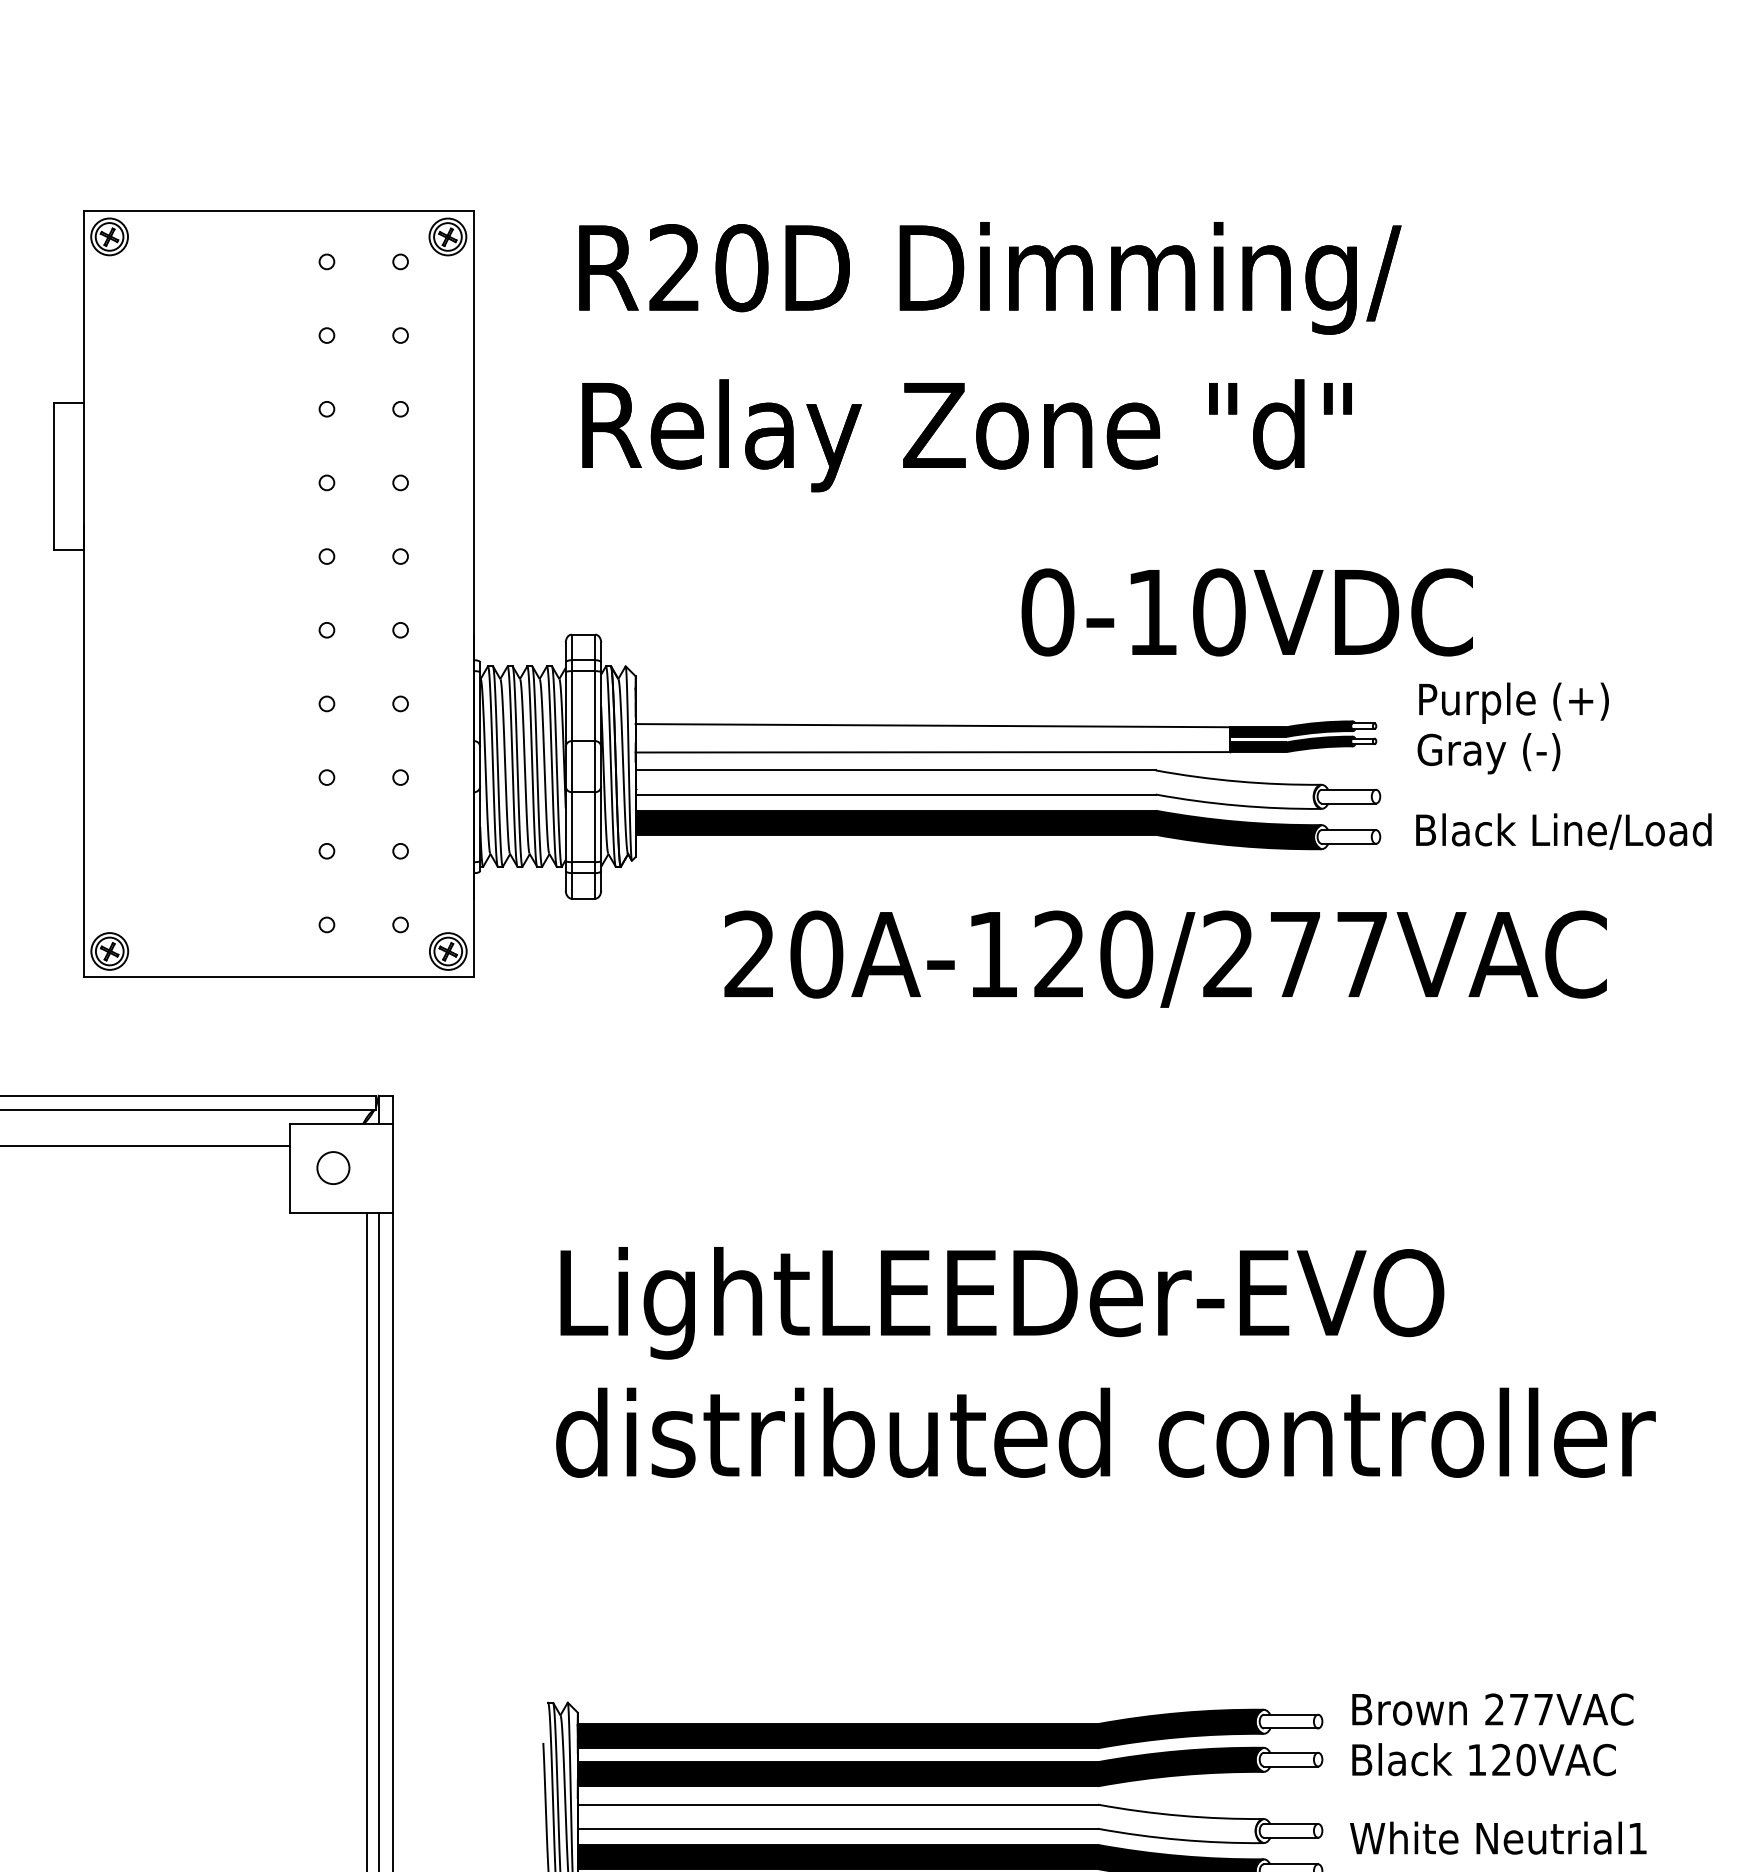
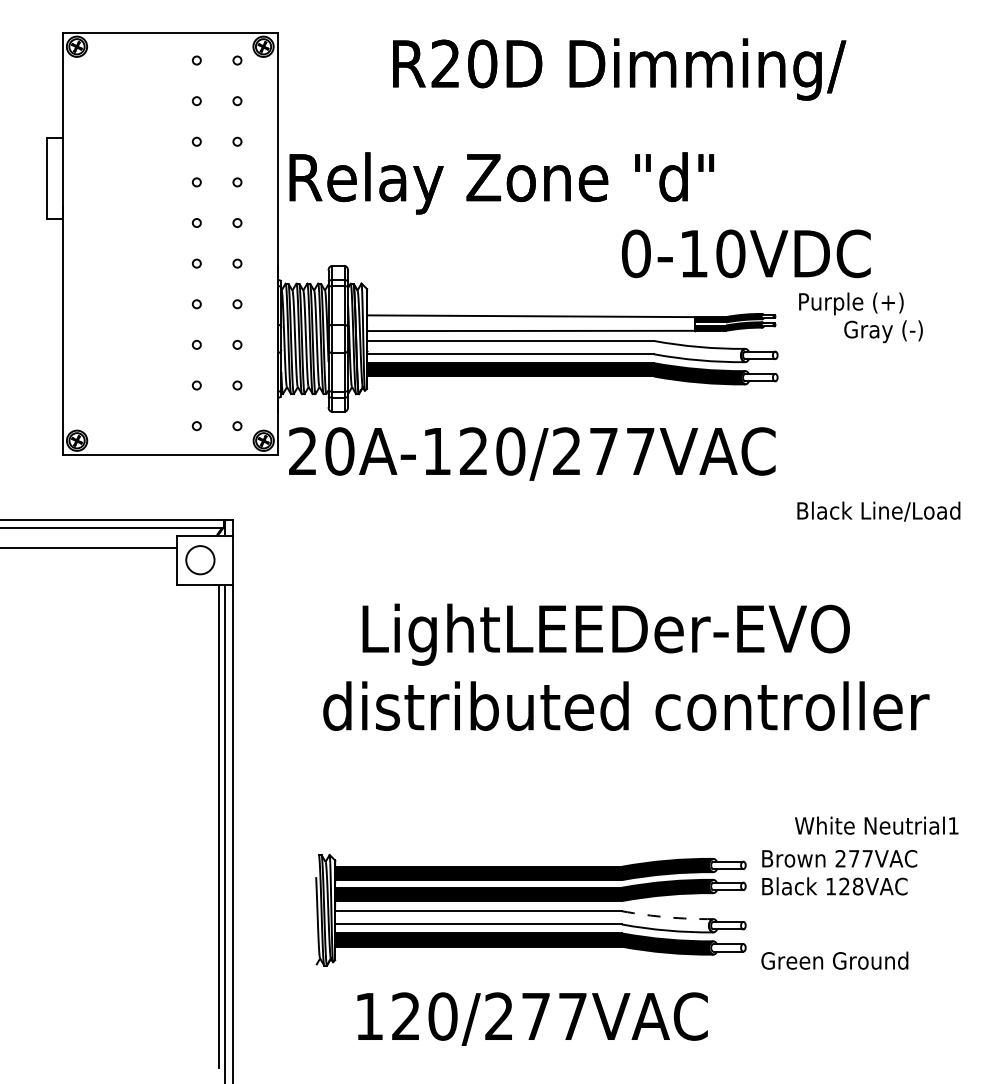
text: (990, 278) -> (619, 69), moved
text: (966, 435) -> (501, 183), moved
text: (1247, 611) -> (746, 253), moved
text: (1488, 753) -> (883, 331), moved
text: (1563, 831) -> (878, 511), moved
text: (1166, 958) -> (532, 453), moved
circle: (333, 1168) -> (200, 560), size x1.6
text: (1000, 1302) -> (605, 634), moved
text: (1525, 1759) -> (857, 886), 120VAC -> 128VAC
arc: (1180, 1816) -> (667, 917), solid -> dashed
text: (1497, 1837) -> (876, 825), moved

